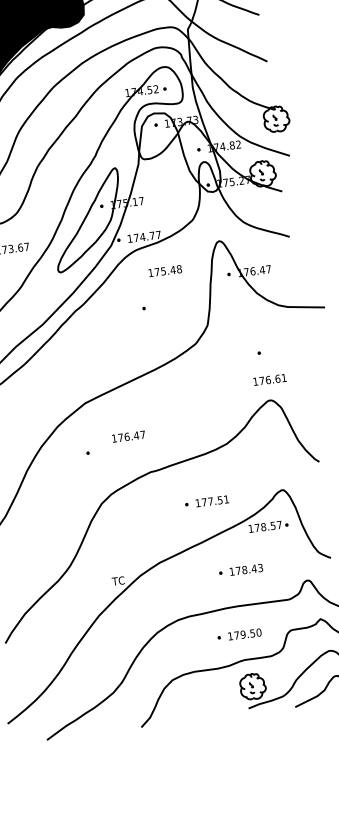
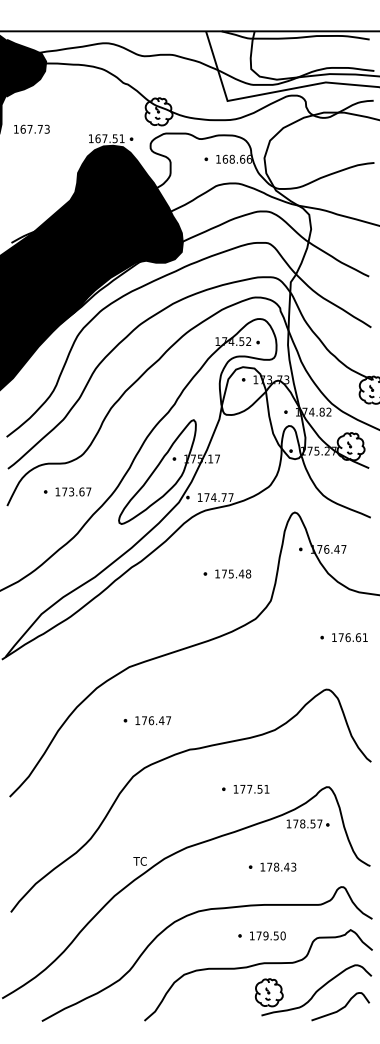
text: (165, 270) -> (233, 573), moved
text: (269, 379) -> (349, 637), moved
text: (128, 436) -> (152, 720), moved

